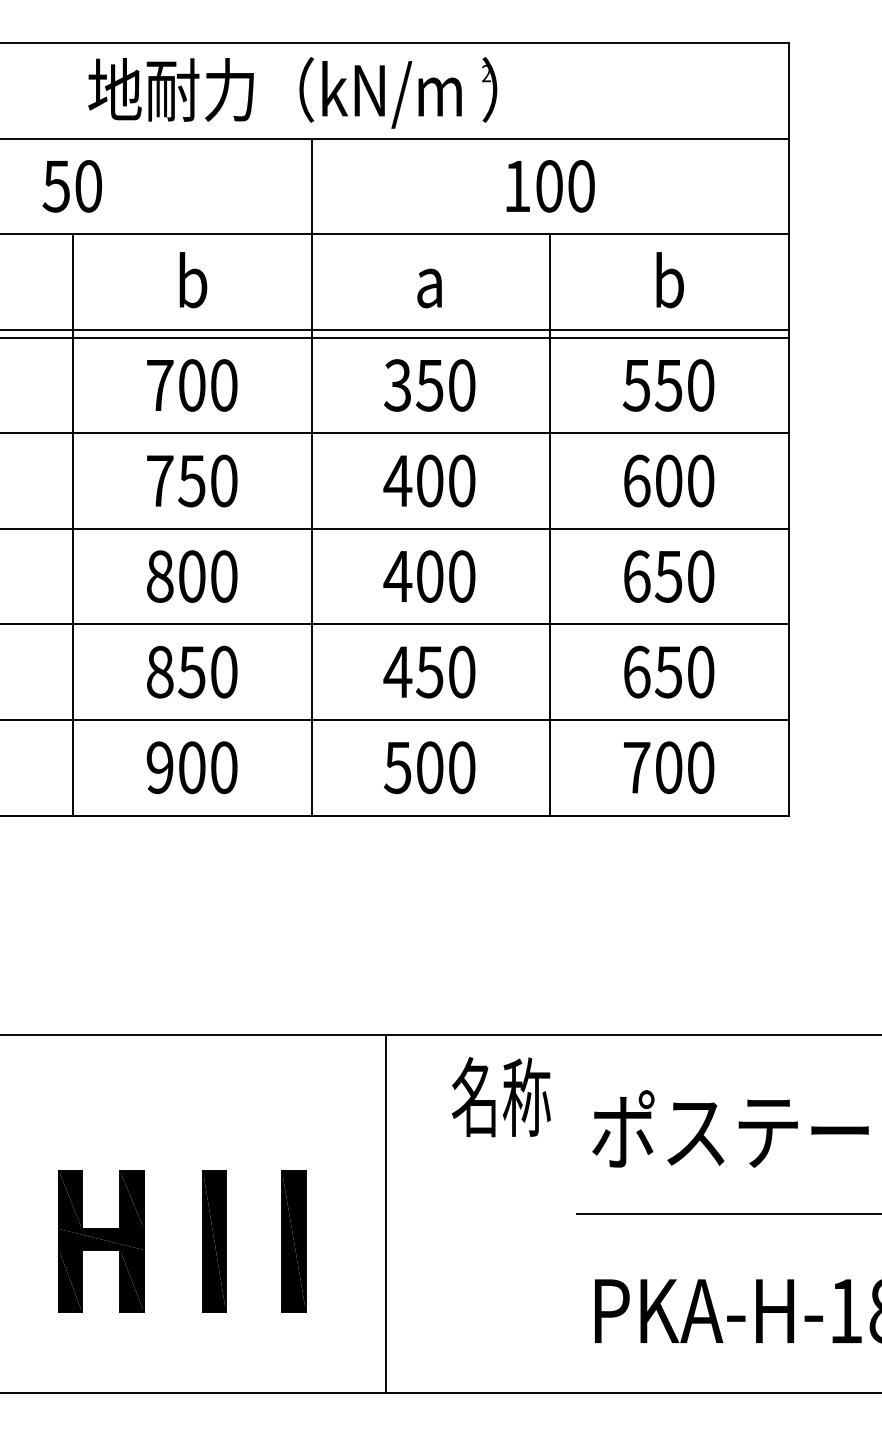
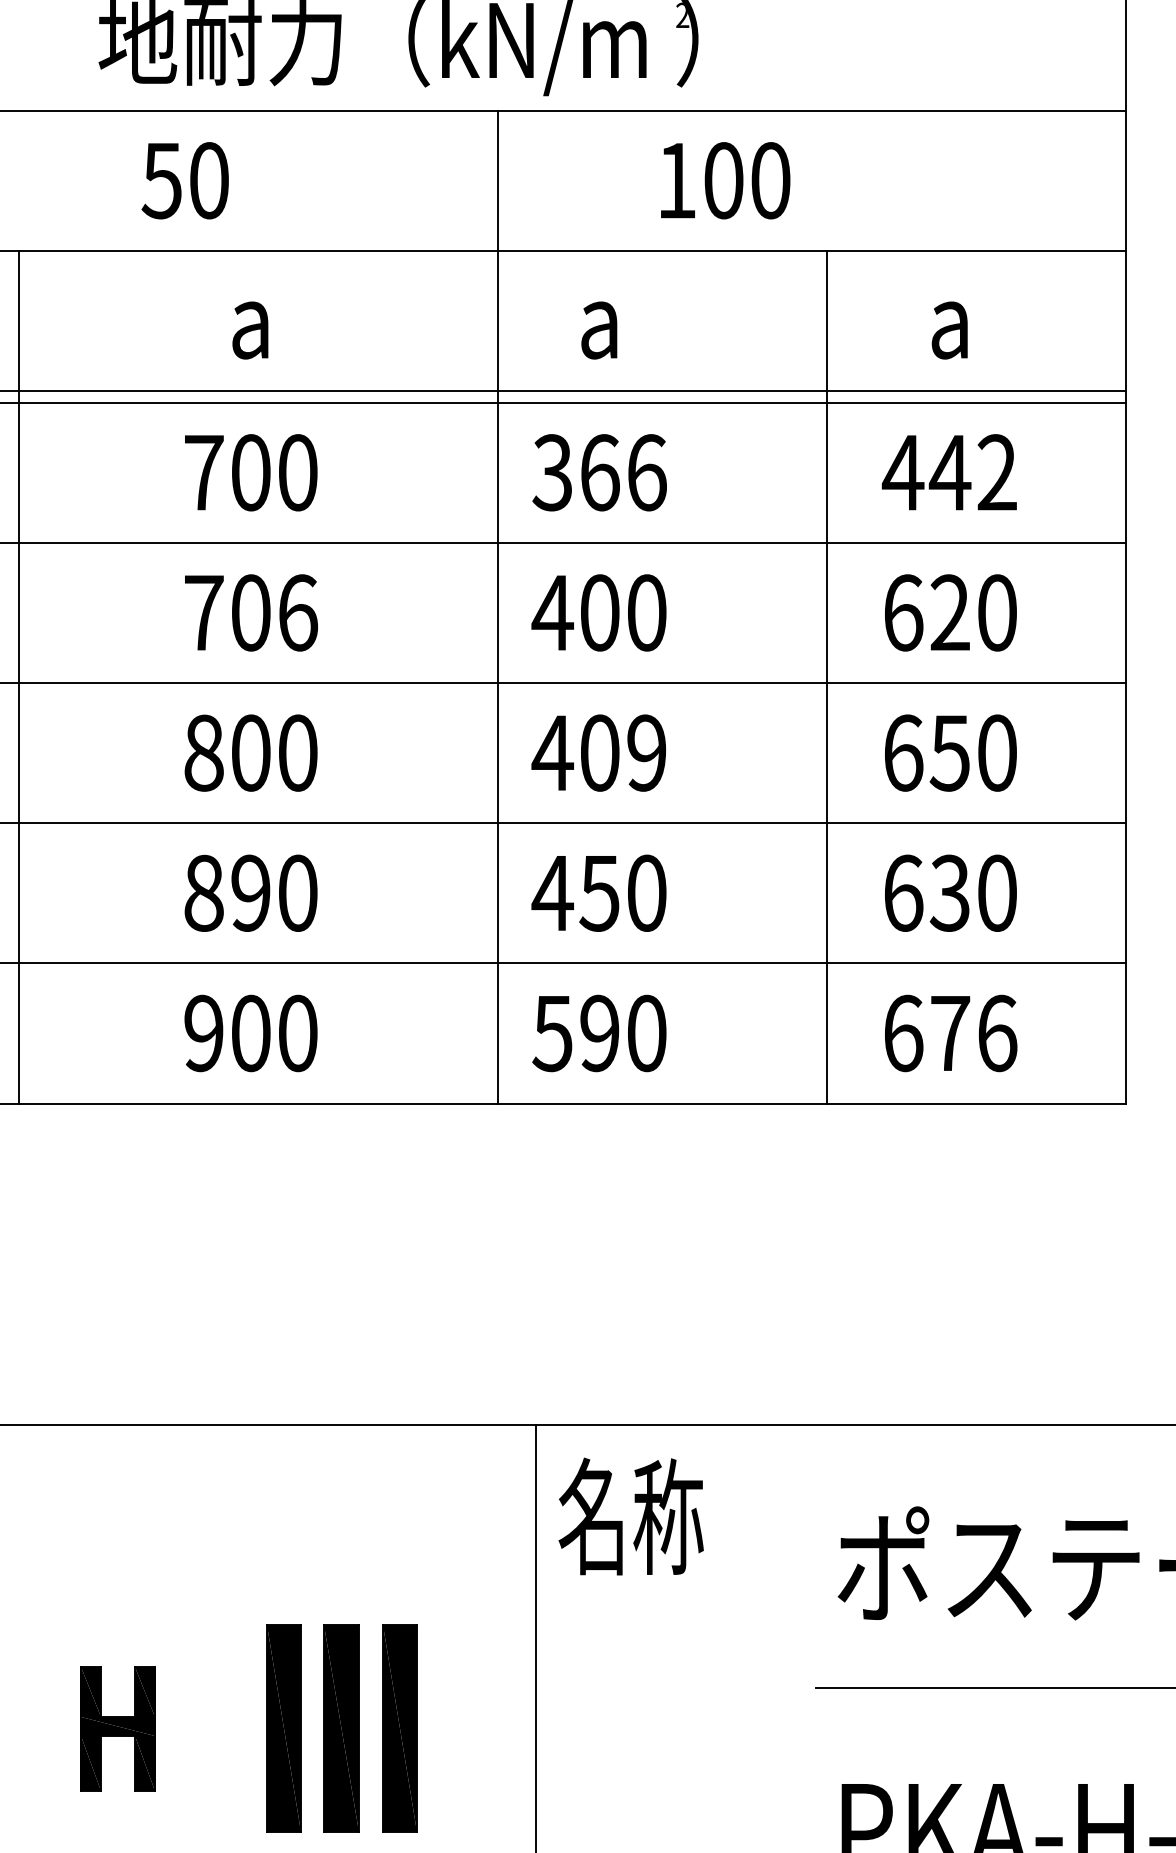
text: (71, 186) -> (184, 180), moved
text: (550, 186) -> (725, 180), moved
text: (193, 280) -> (252, 318), b -> a
text: (669, 280) -> (951, 318), b -> a
text: (445, 385) -> (622, 472), 350 -> 366
text: (668, 385) -> (949, 472), 550 -> 442
line: (311, 476) -> (497, 606), moved
text: (207, 480) -> (273, 612), 750 -> 706
text: (668, 480) -> (949, 612), 600 -> 620
line: (72, 524) -> (18, 676), moved
line: (549, 524) -> (826, 676), moved
text: (461, 576) -> (646, 752), 400 -> 409
text: (191, 671) -> (250, 892), 850 -> 890
text: (668, 671) -> (949, 892), 650 -> 630
text: (429, 767) -> (599, 1033), 500 -> 590
text: (669, 767) -> (951, 1033), 700 -> 676
text: (500, 1097) -> (629, 1517), moved
part: (101, 1241) -> (118, 1728), size x0.6
part: (253, 1241) -> (340, 1728), added

